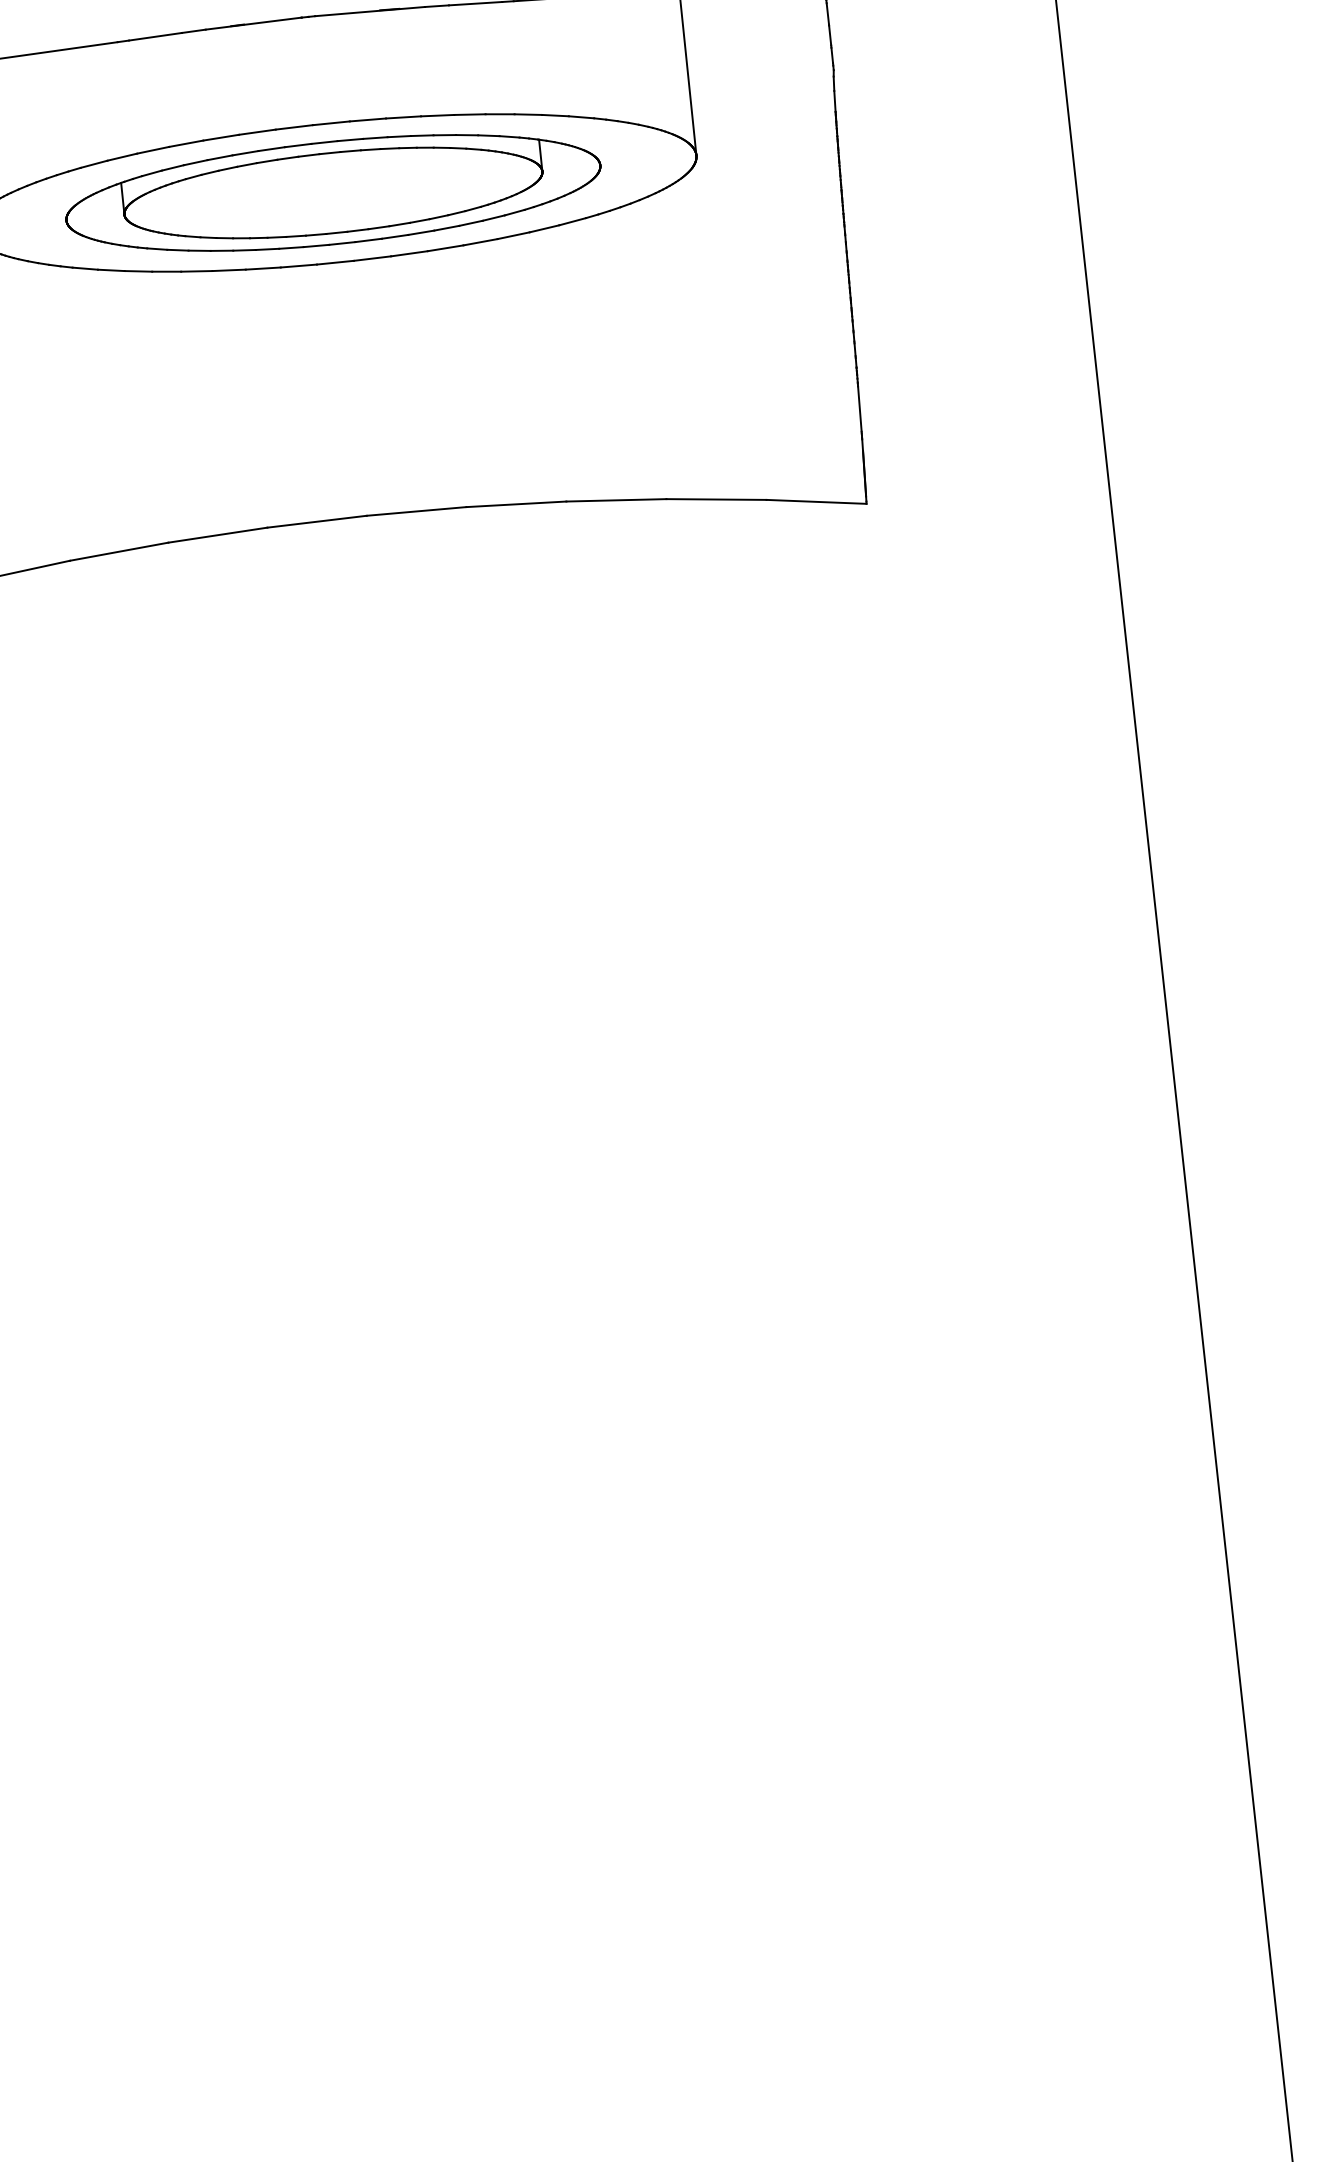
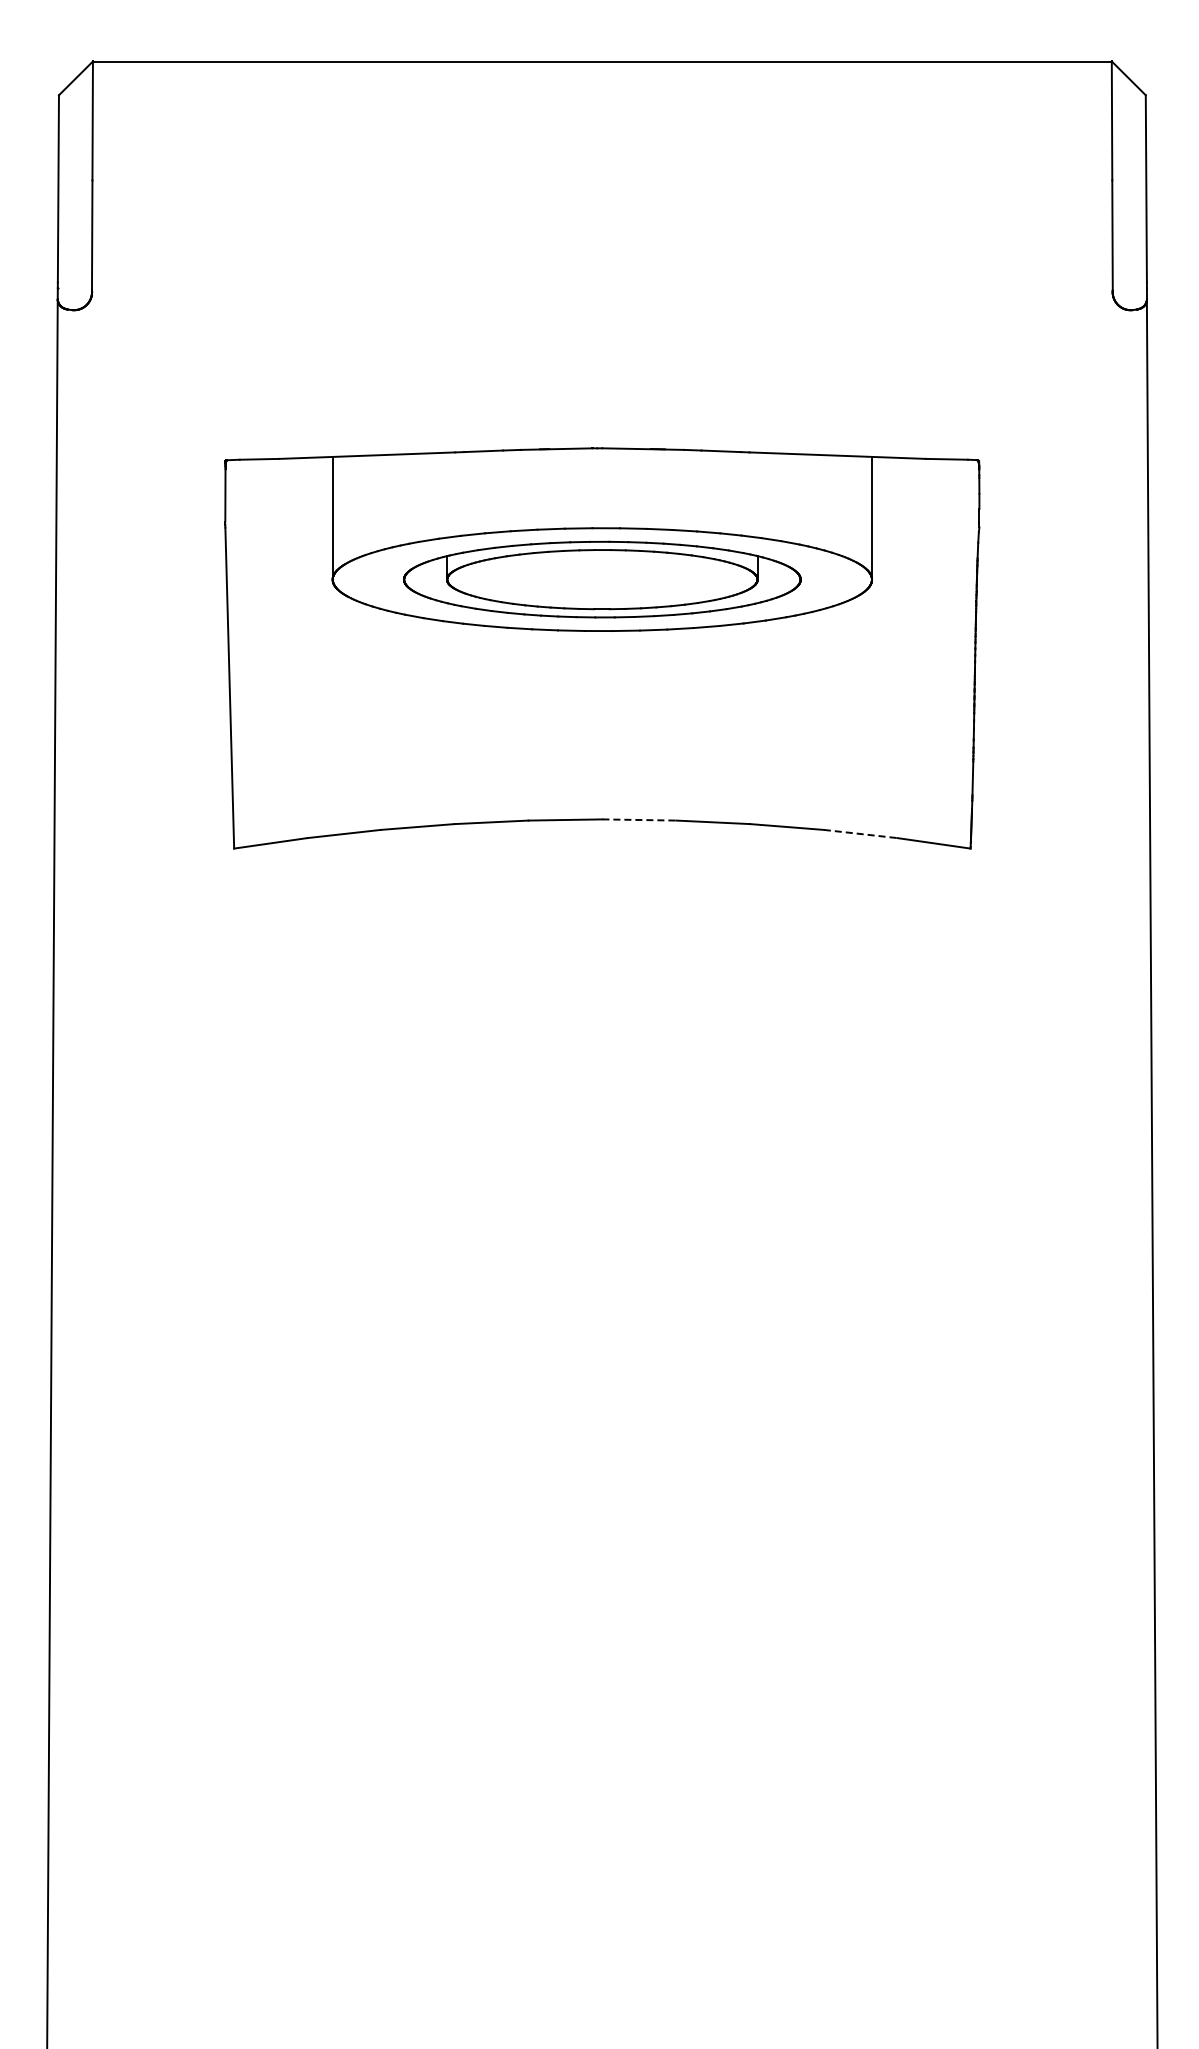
line: (716, 500) -> (860, 834), solid -> dashed
line: (416, 510) -> (639, 819), solid -> dashed

